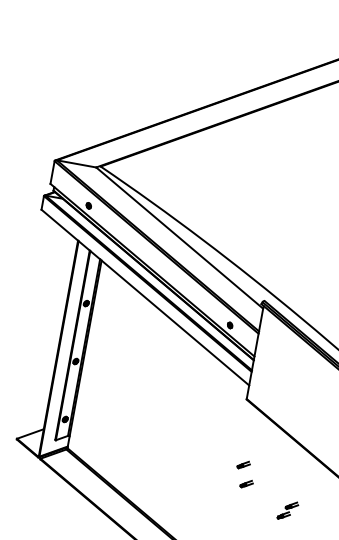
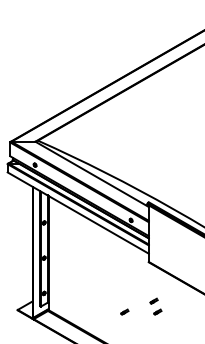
part: (191, 473) -> (124, 311), added
part: (287, 510) -> (184, 323), removed

